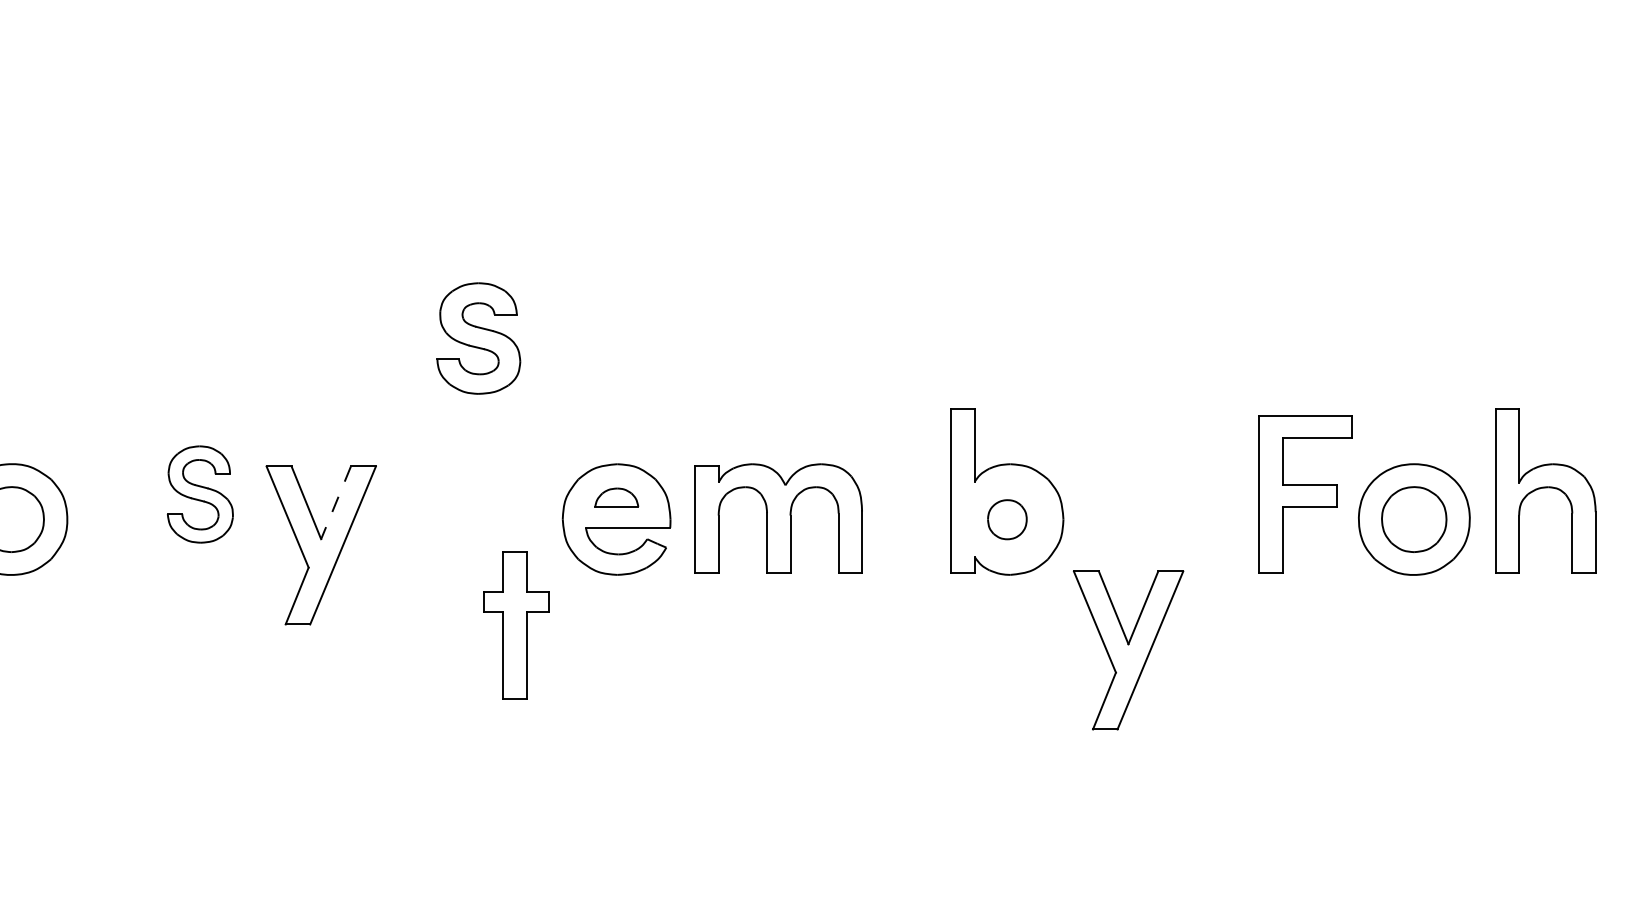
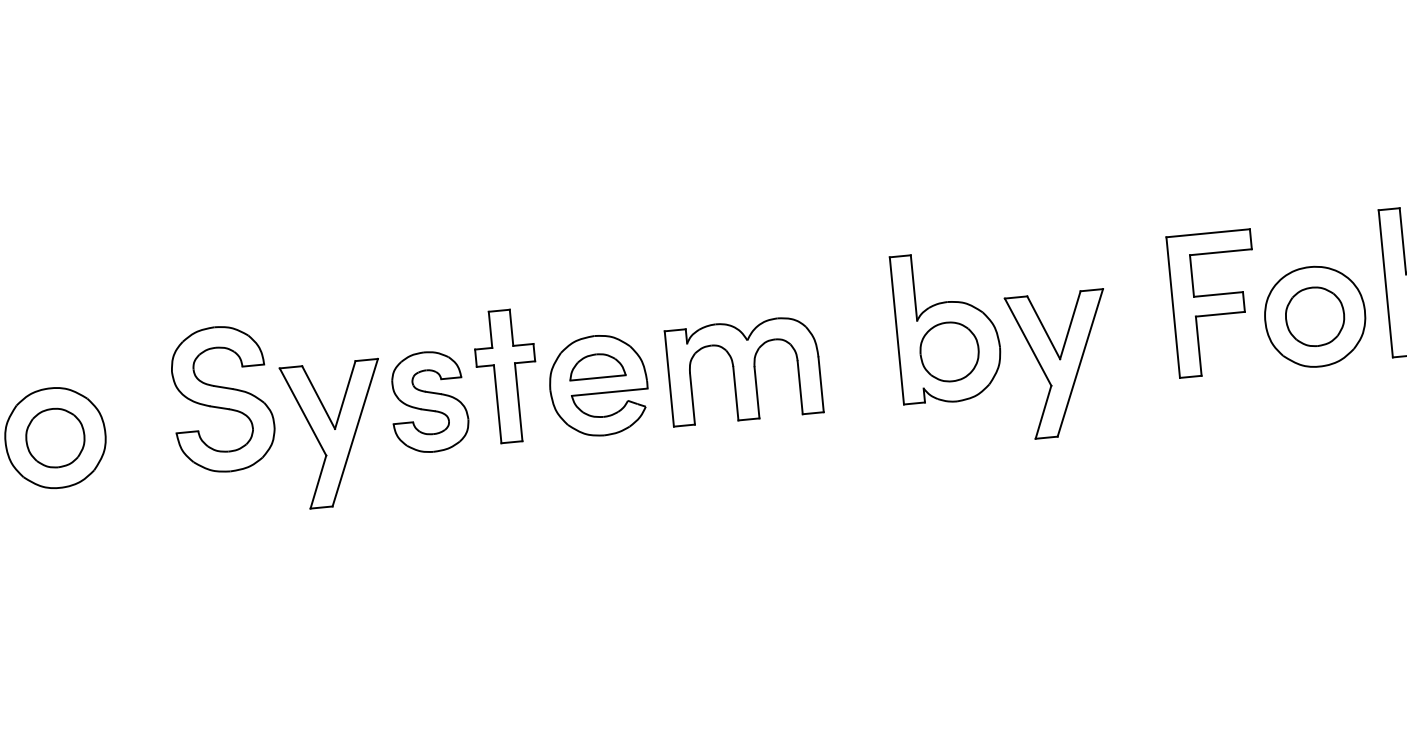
part: (478, 338) -> (428, 402), moved
part: (200, 494) -> (222, 399), size x1.67
part: (616, 497) -> (596, 365), size x1.43
line: (335, 503) -> (344, 395), dashed -> solid
part: (1007, 519) -> (949, 351), size x1.67
part: (516, 625) -> (507, 376), moved
part: (1128, 650) -> (1060, 364), moved

